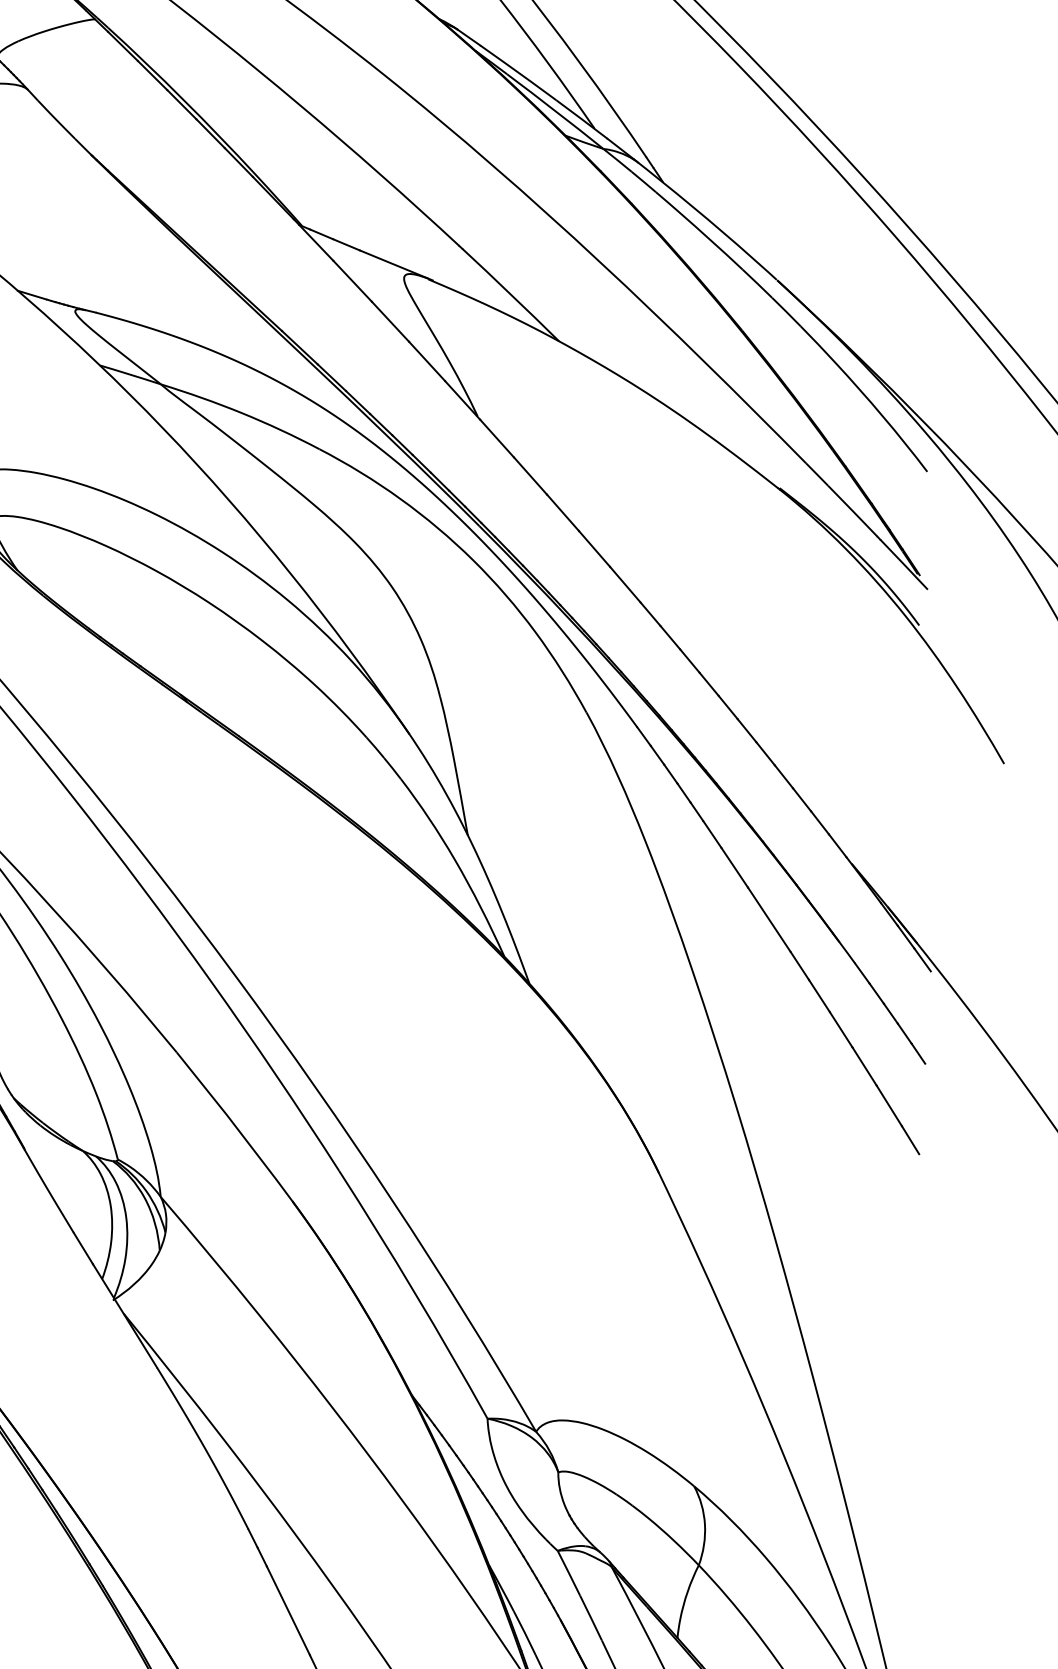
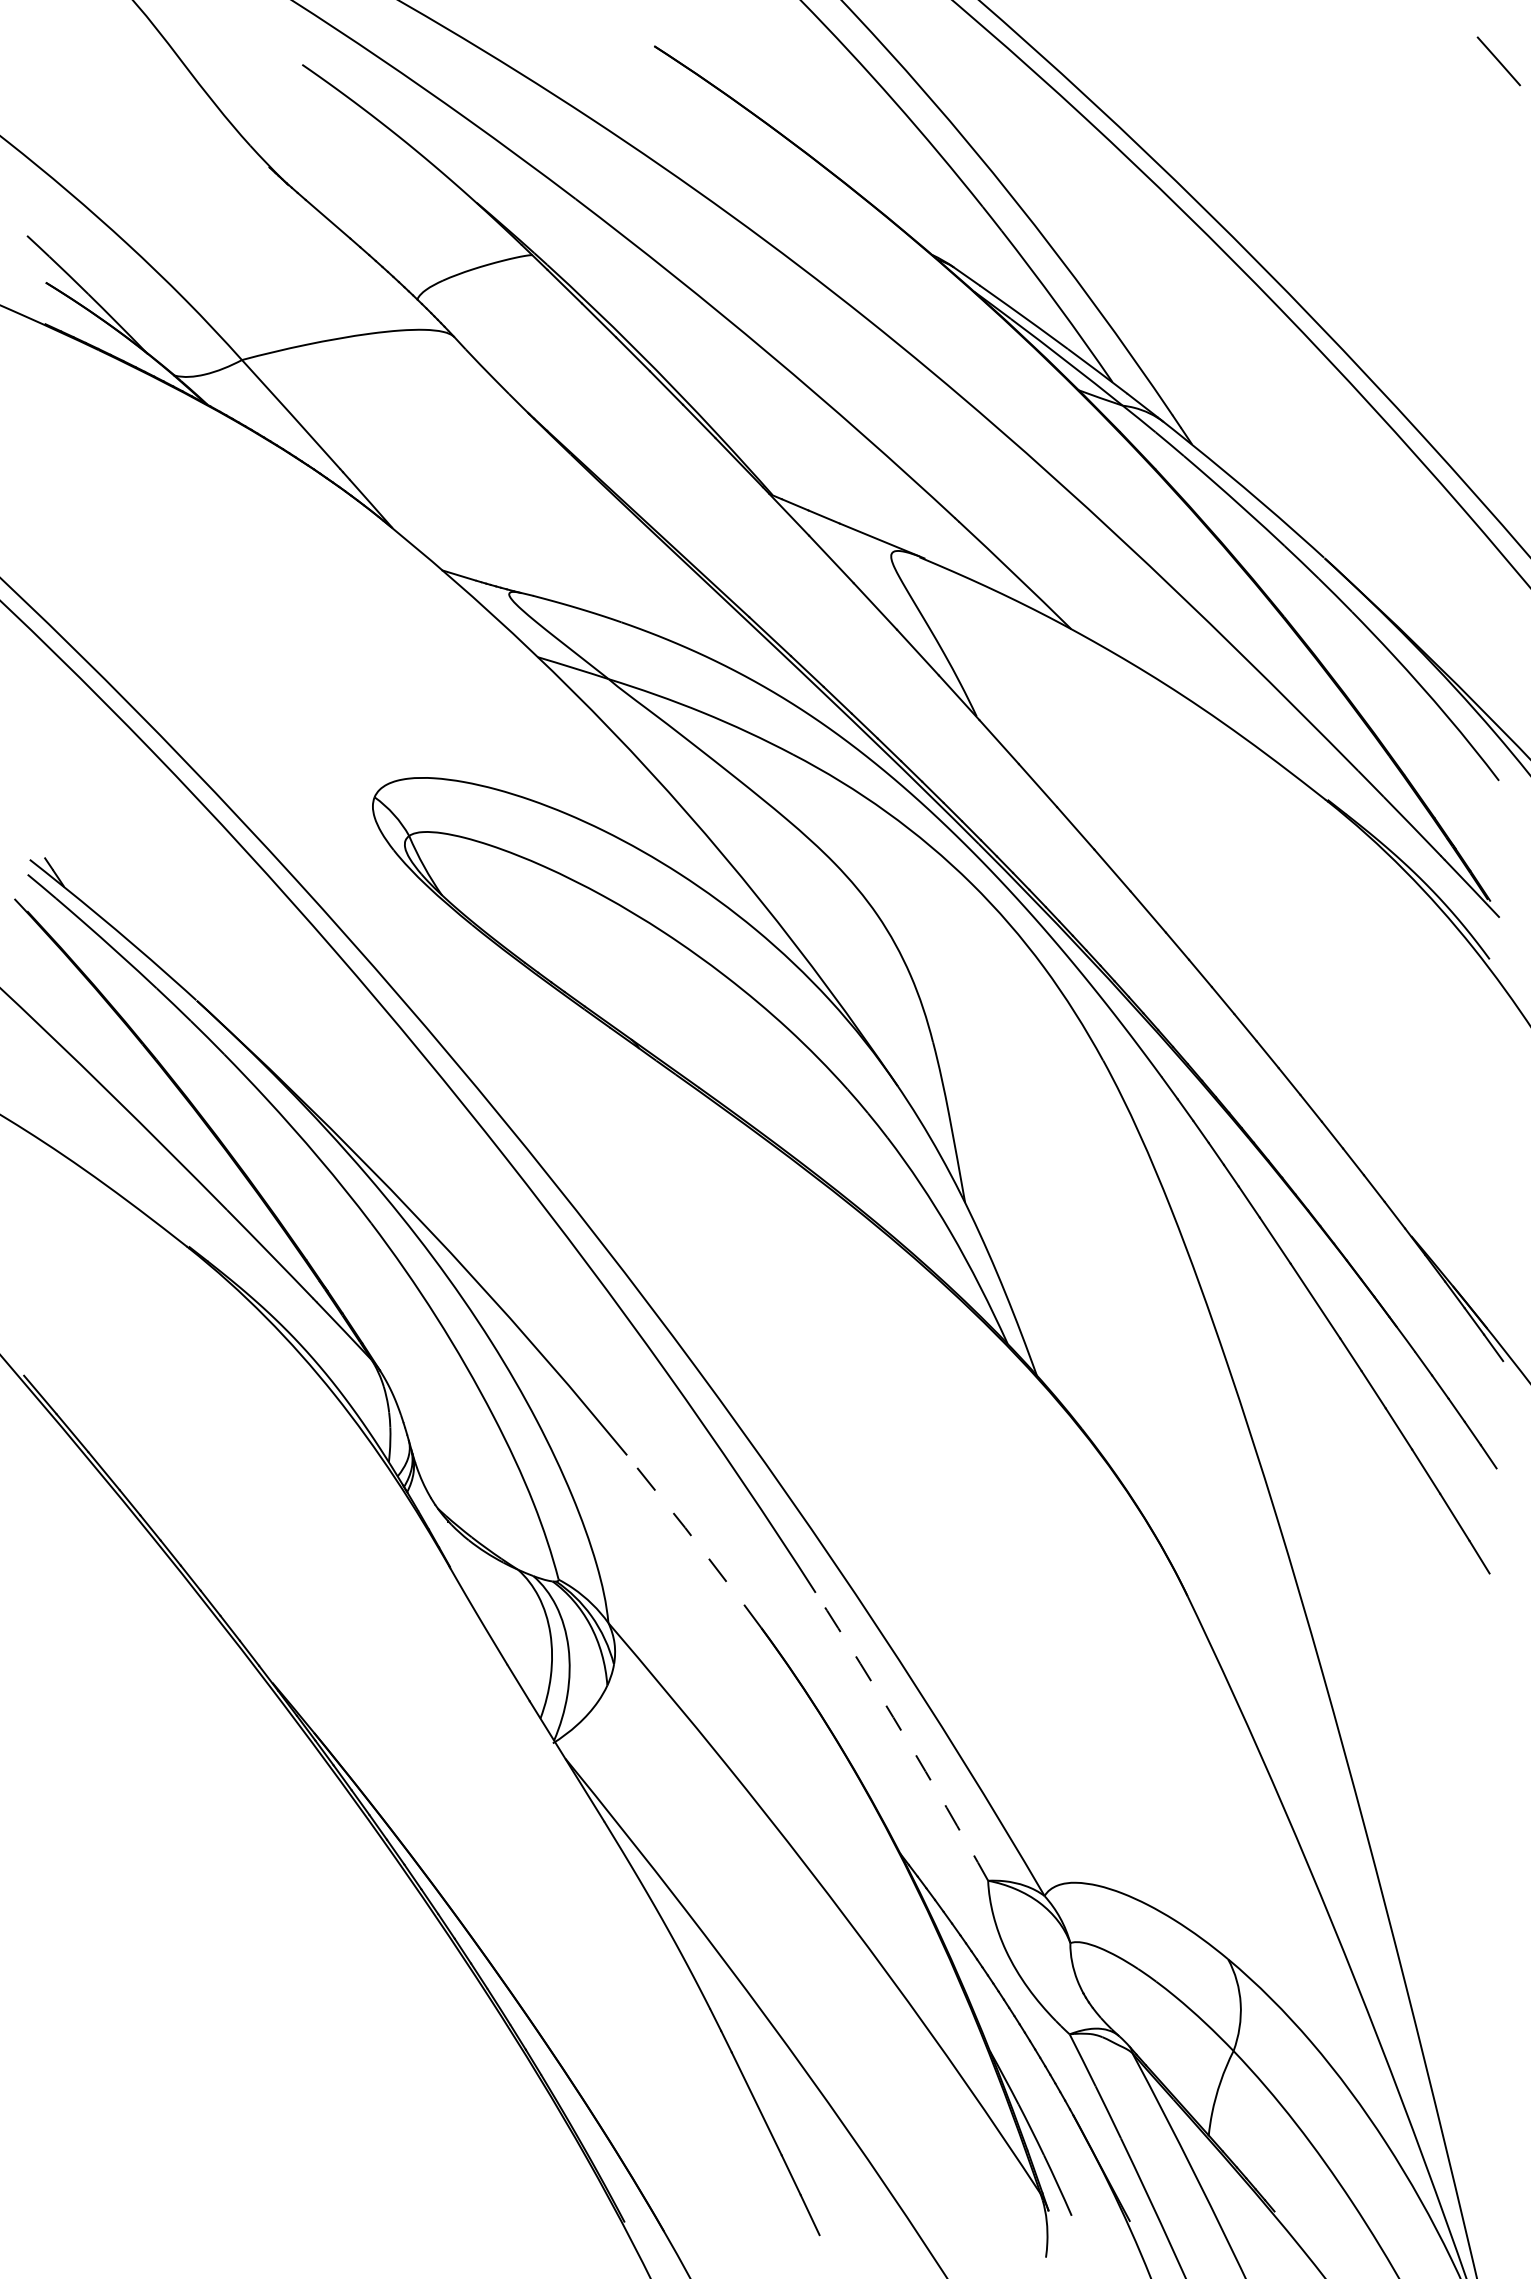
line: (235, 1126) -> (695, 1541), solid -> dashed
arc: (415, 1293) -> (904, 1735), solid -> dashed

